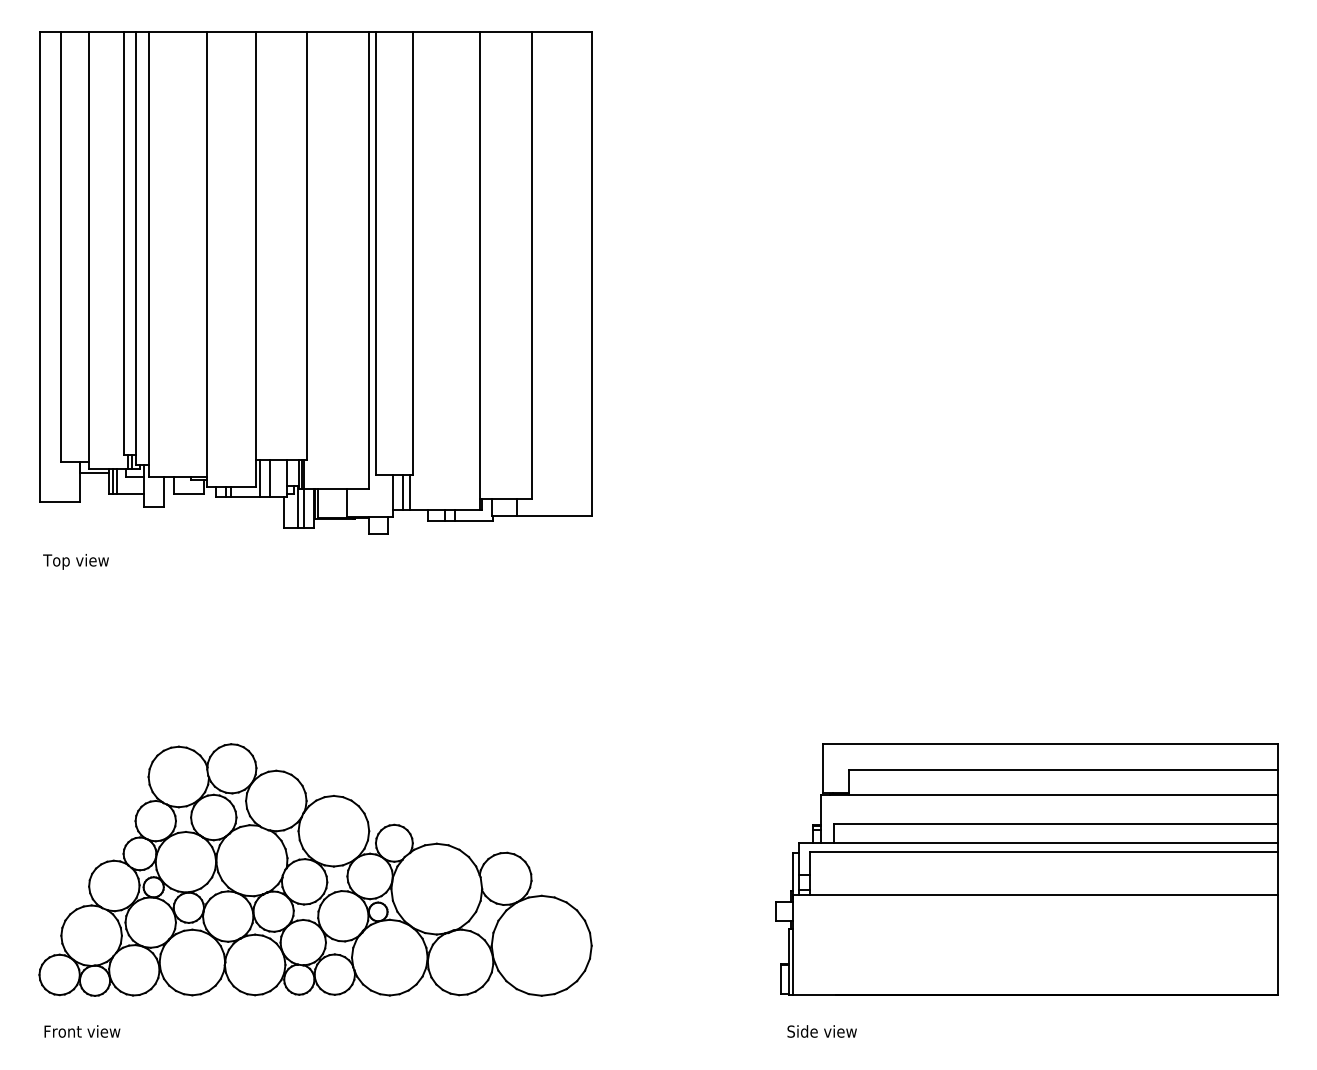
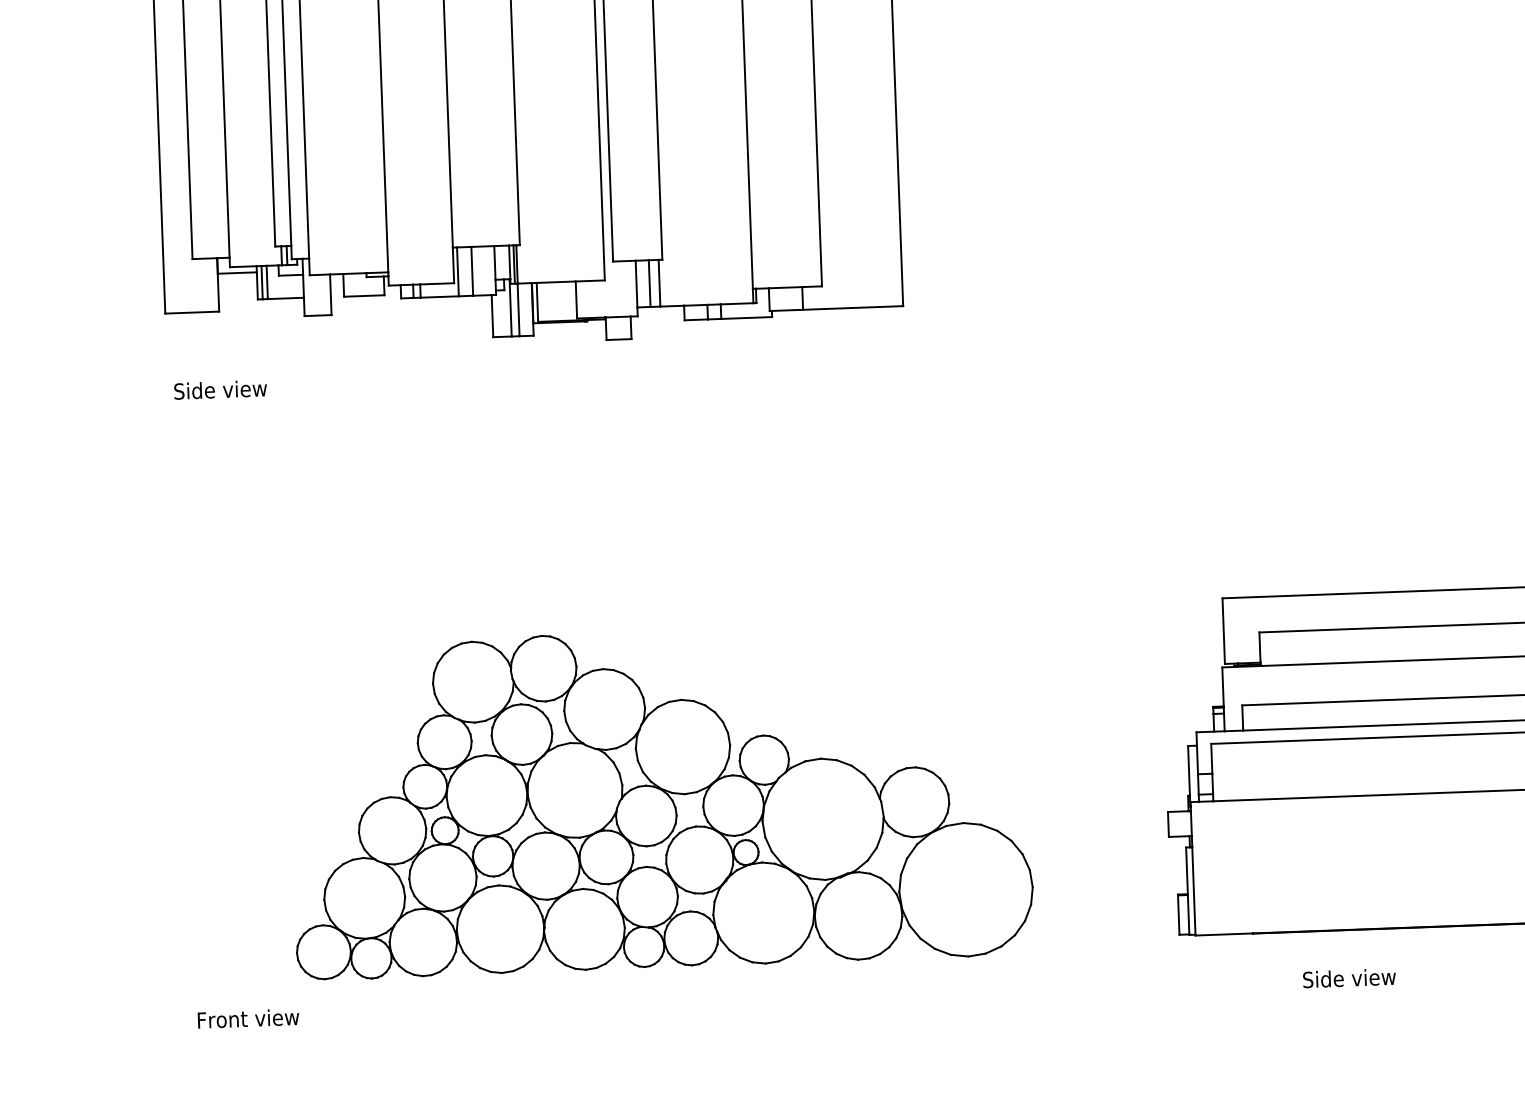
text: (78, 561) -> (220, 391), Top view -> Side view
part: (315, 869) -> (660, 799), moved
text: (821, 1031) -> (1348, 978), moved

